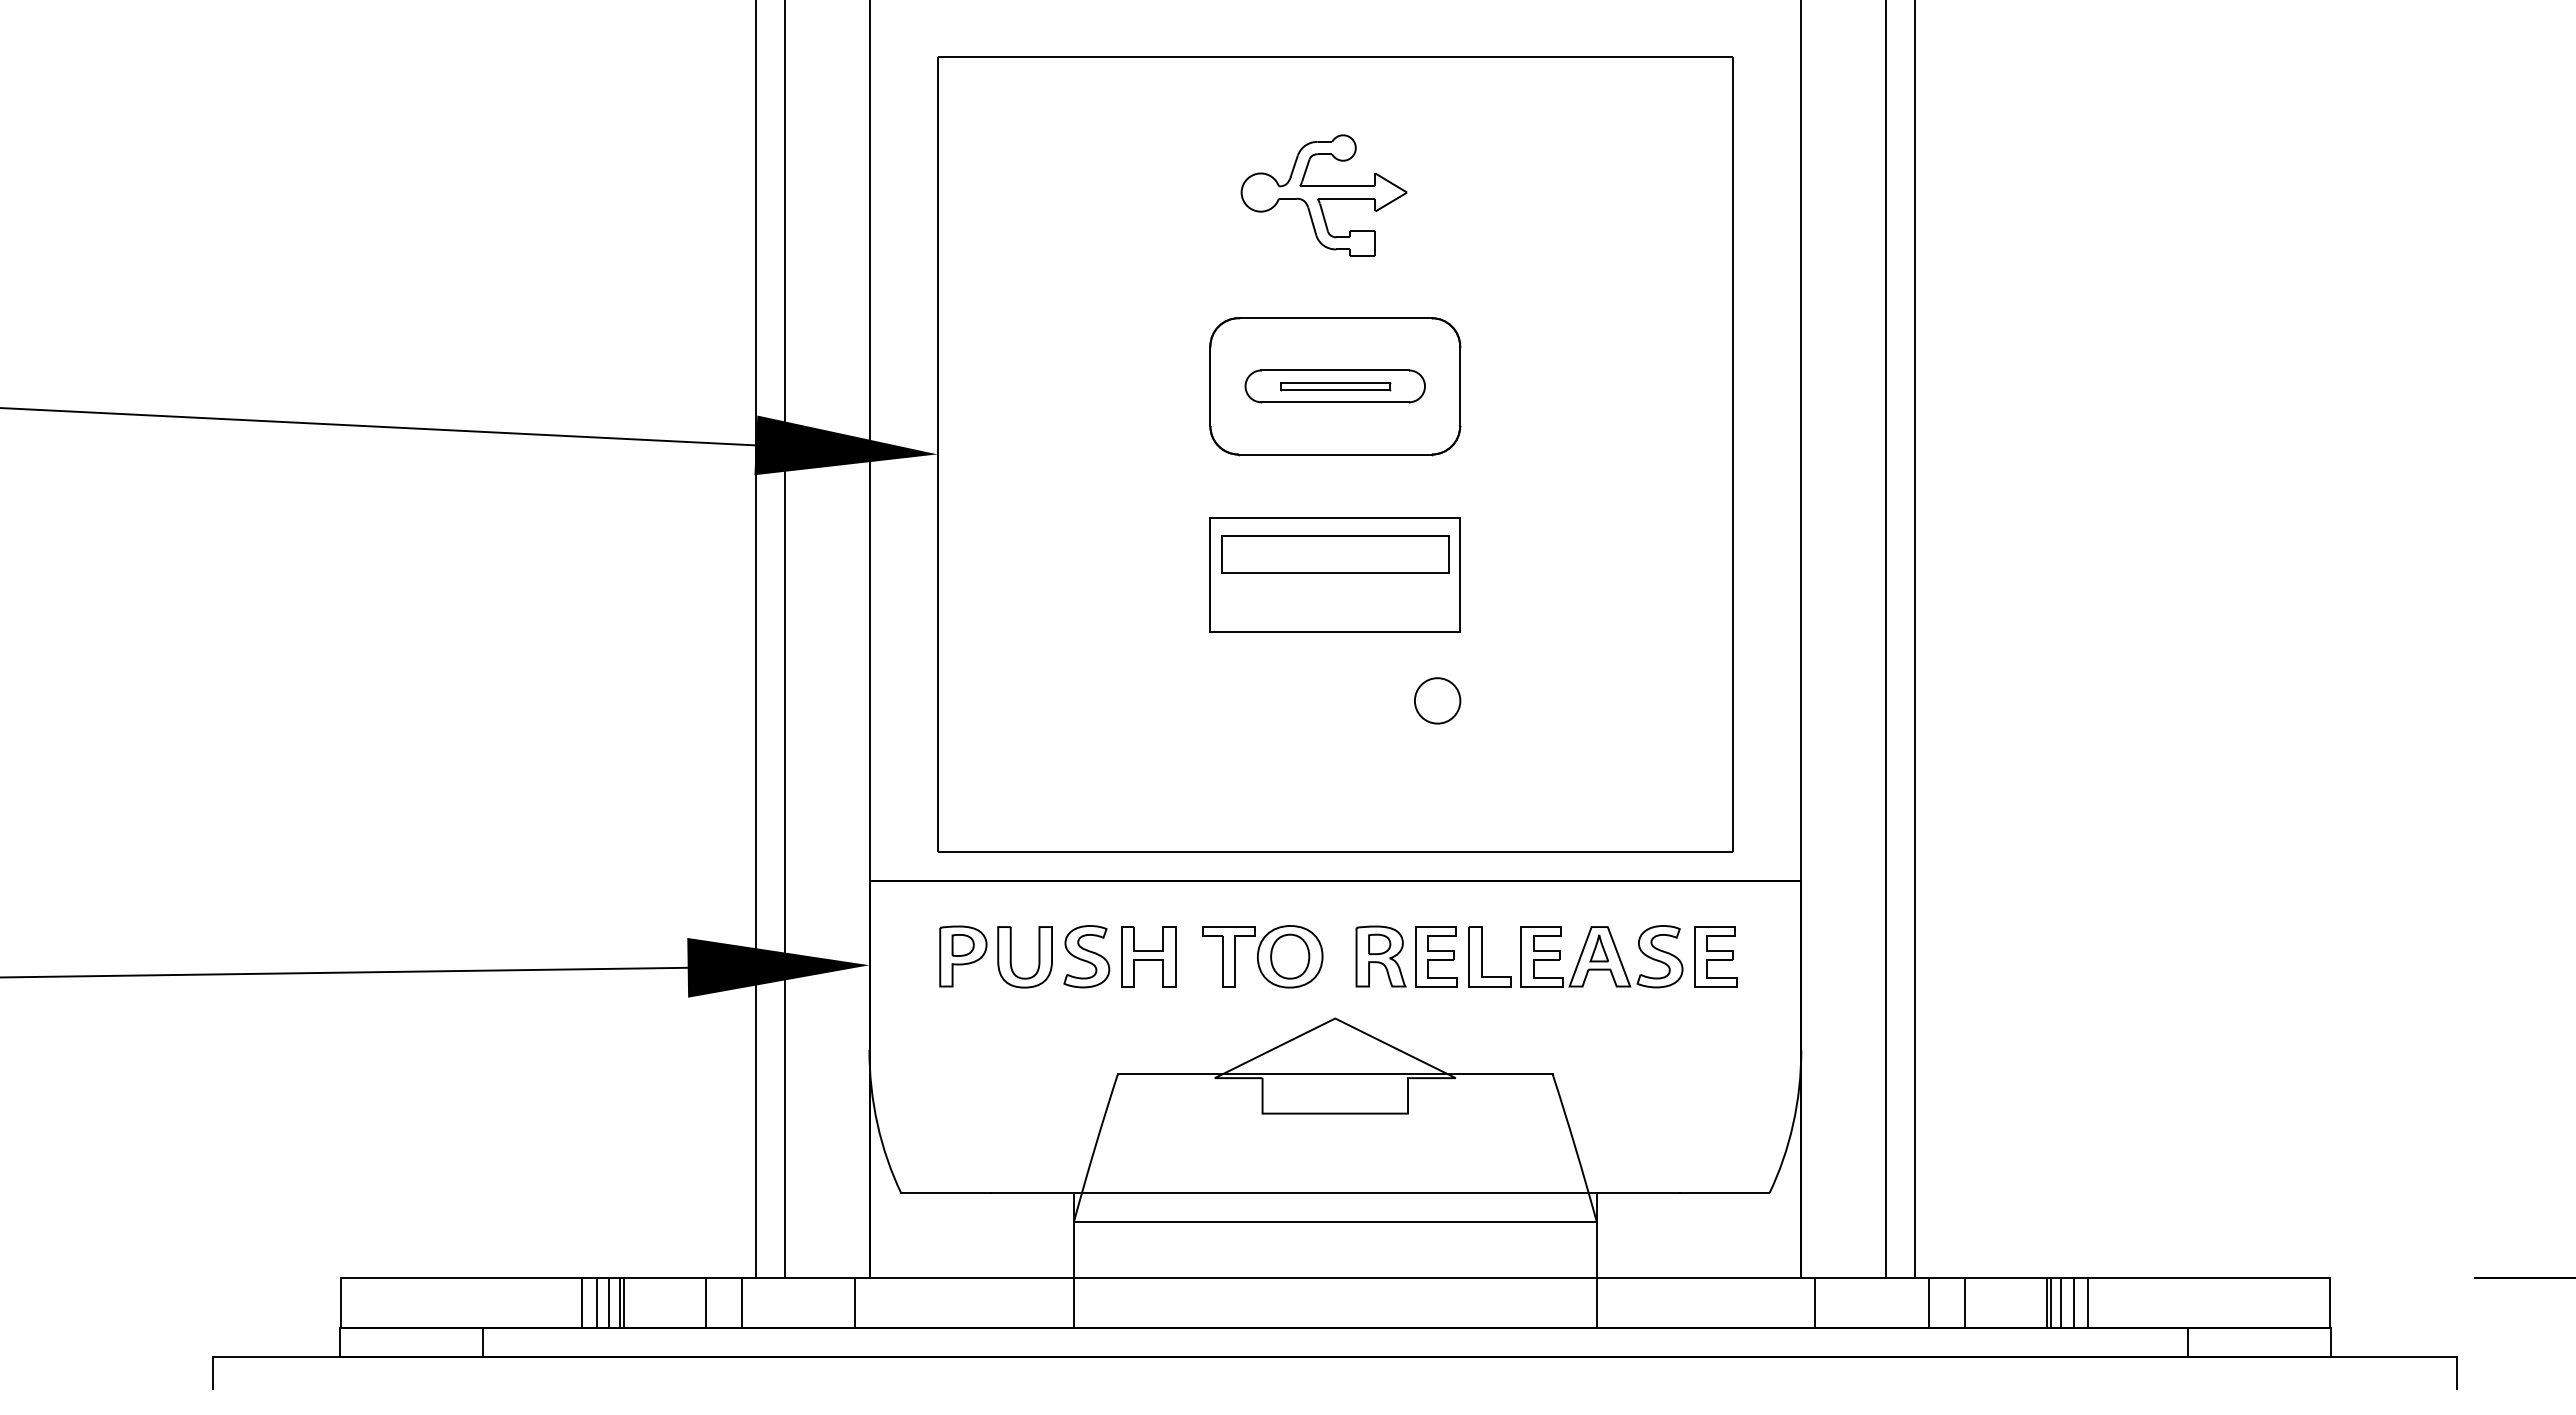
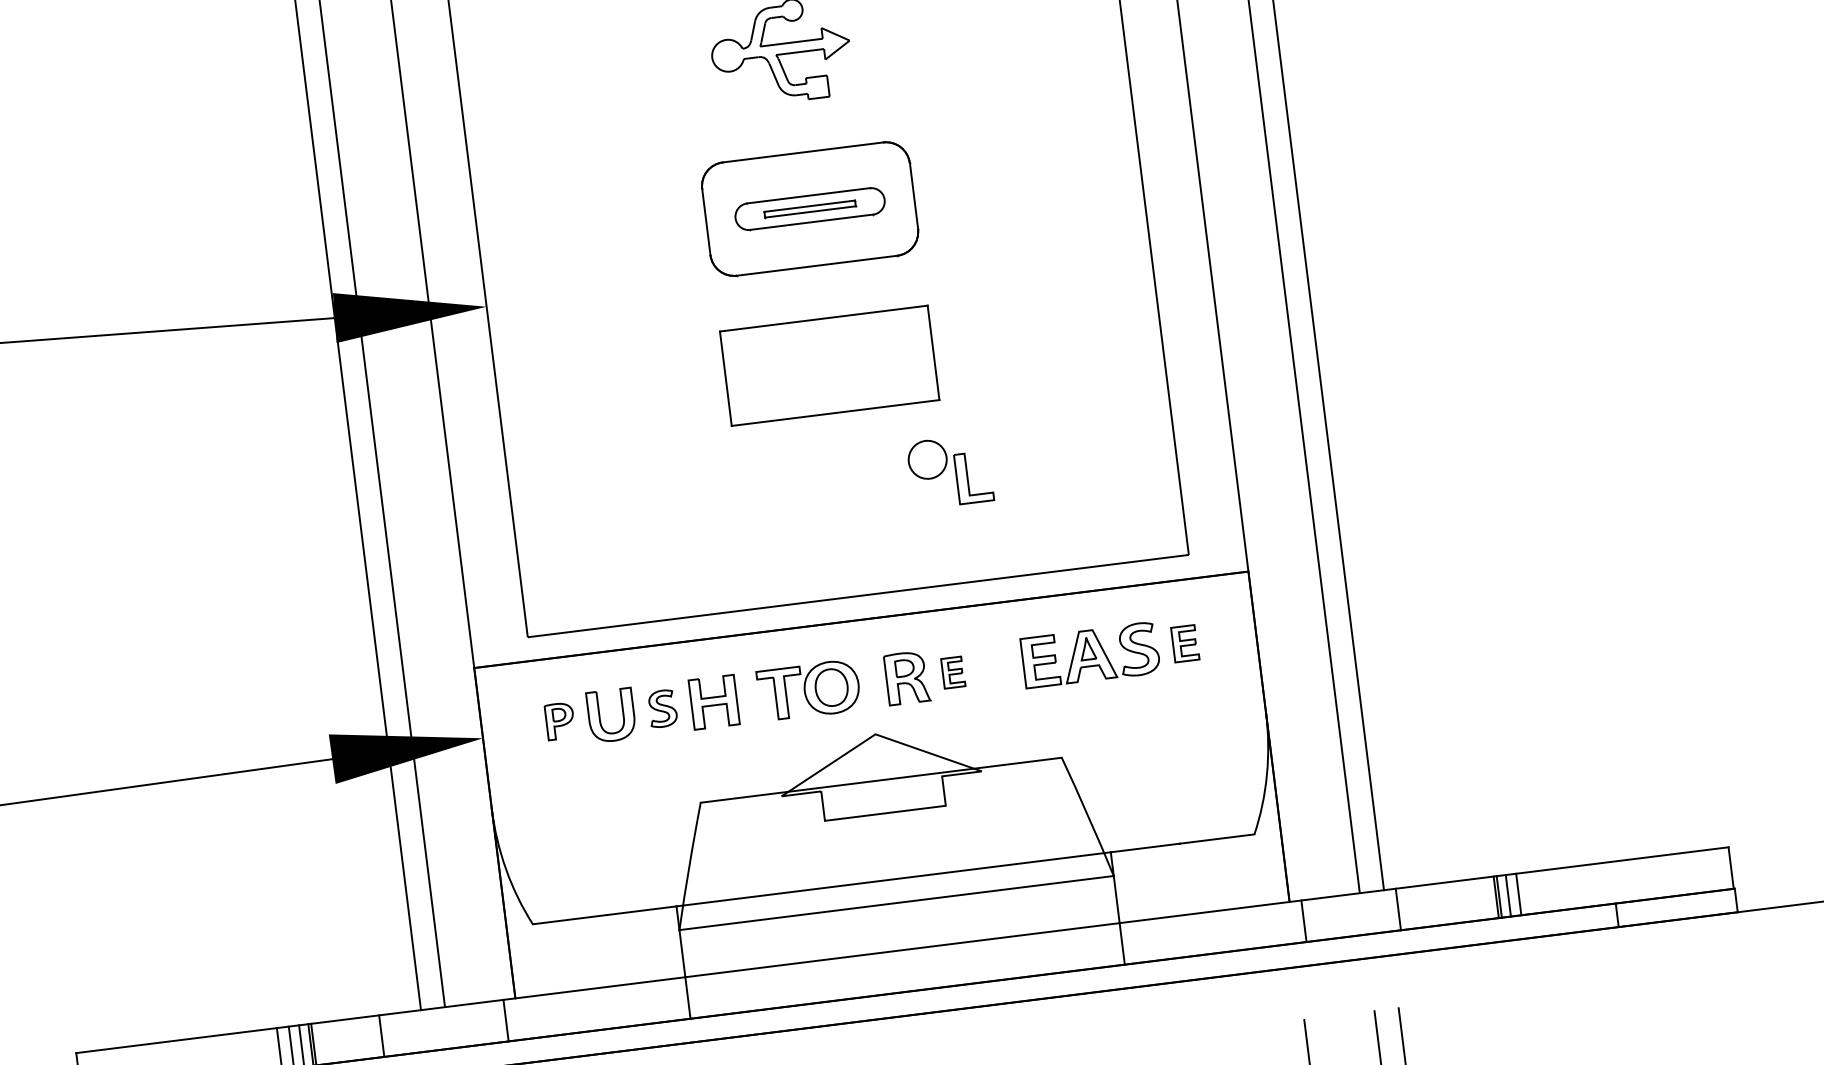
part: (1335, 554) -> (827, 348), removed
part: (963, 956) -> (560, 721), size x0.7
part: (1086, 956) -> (662, 708), size x0.7
part: (1436, 956) -> (953, 672), size x0.6
part: (1482, 956) -> (967, 478), moved
part: (1715, 956) -> (1185, 643), size x0.7
line: (741, 1303) -> (411, 1032), removed
line: (1965, 1303) -> (1428, 905), removed
line: (2088, 1303) -> (1530, 893), removed

